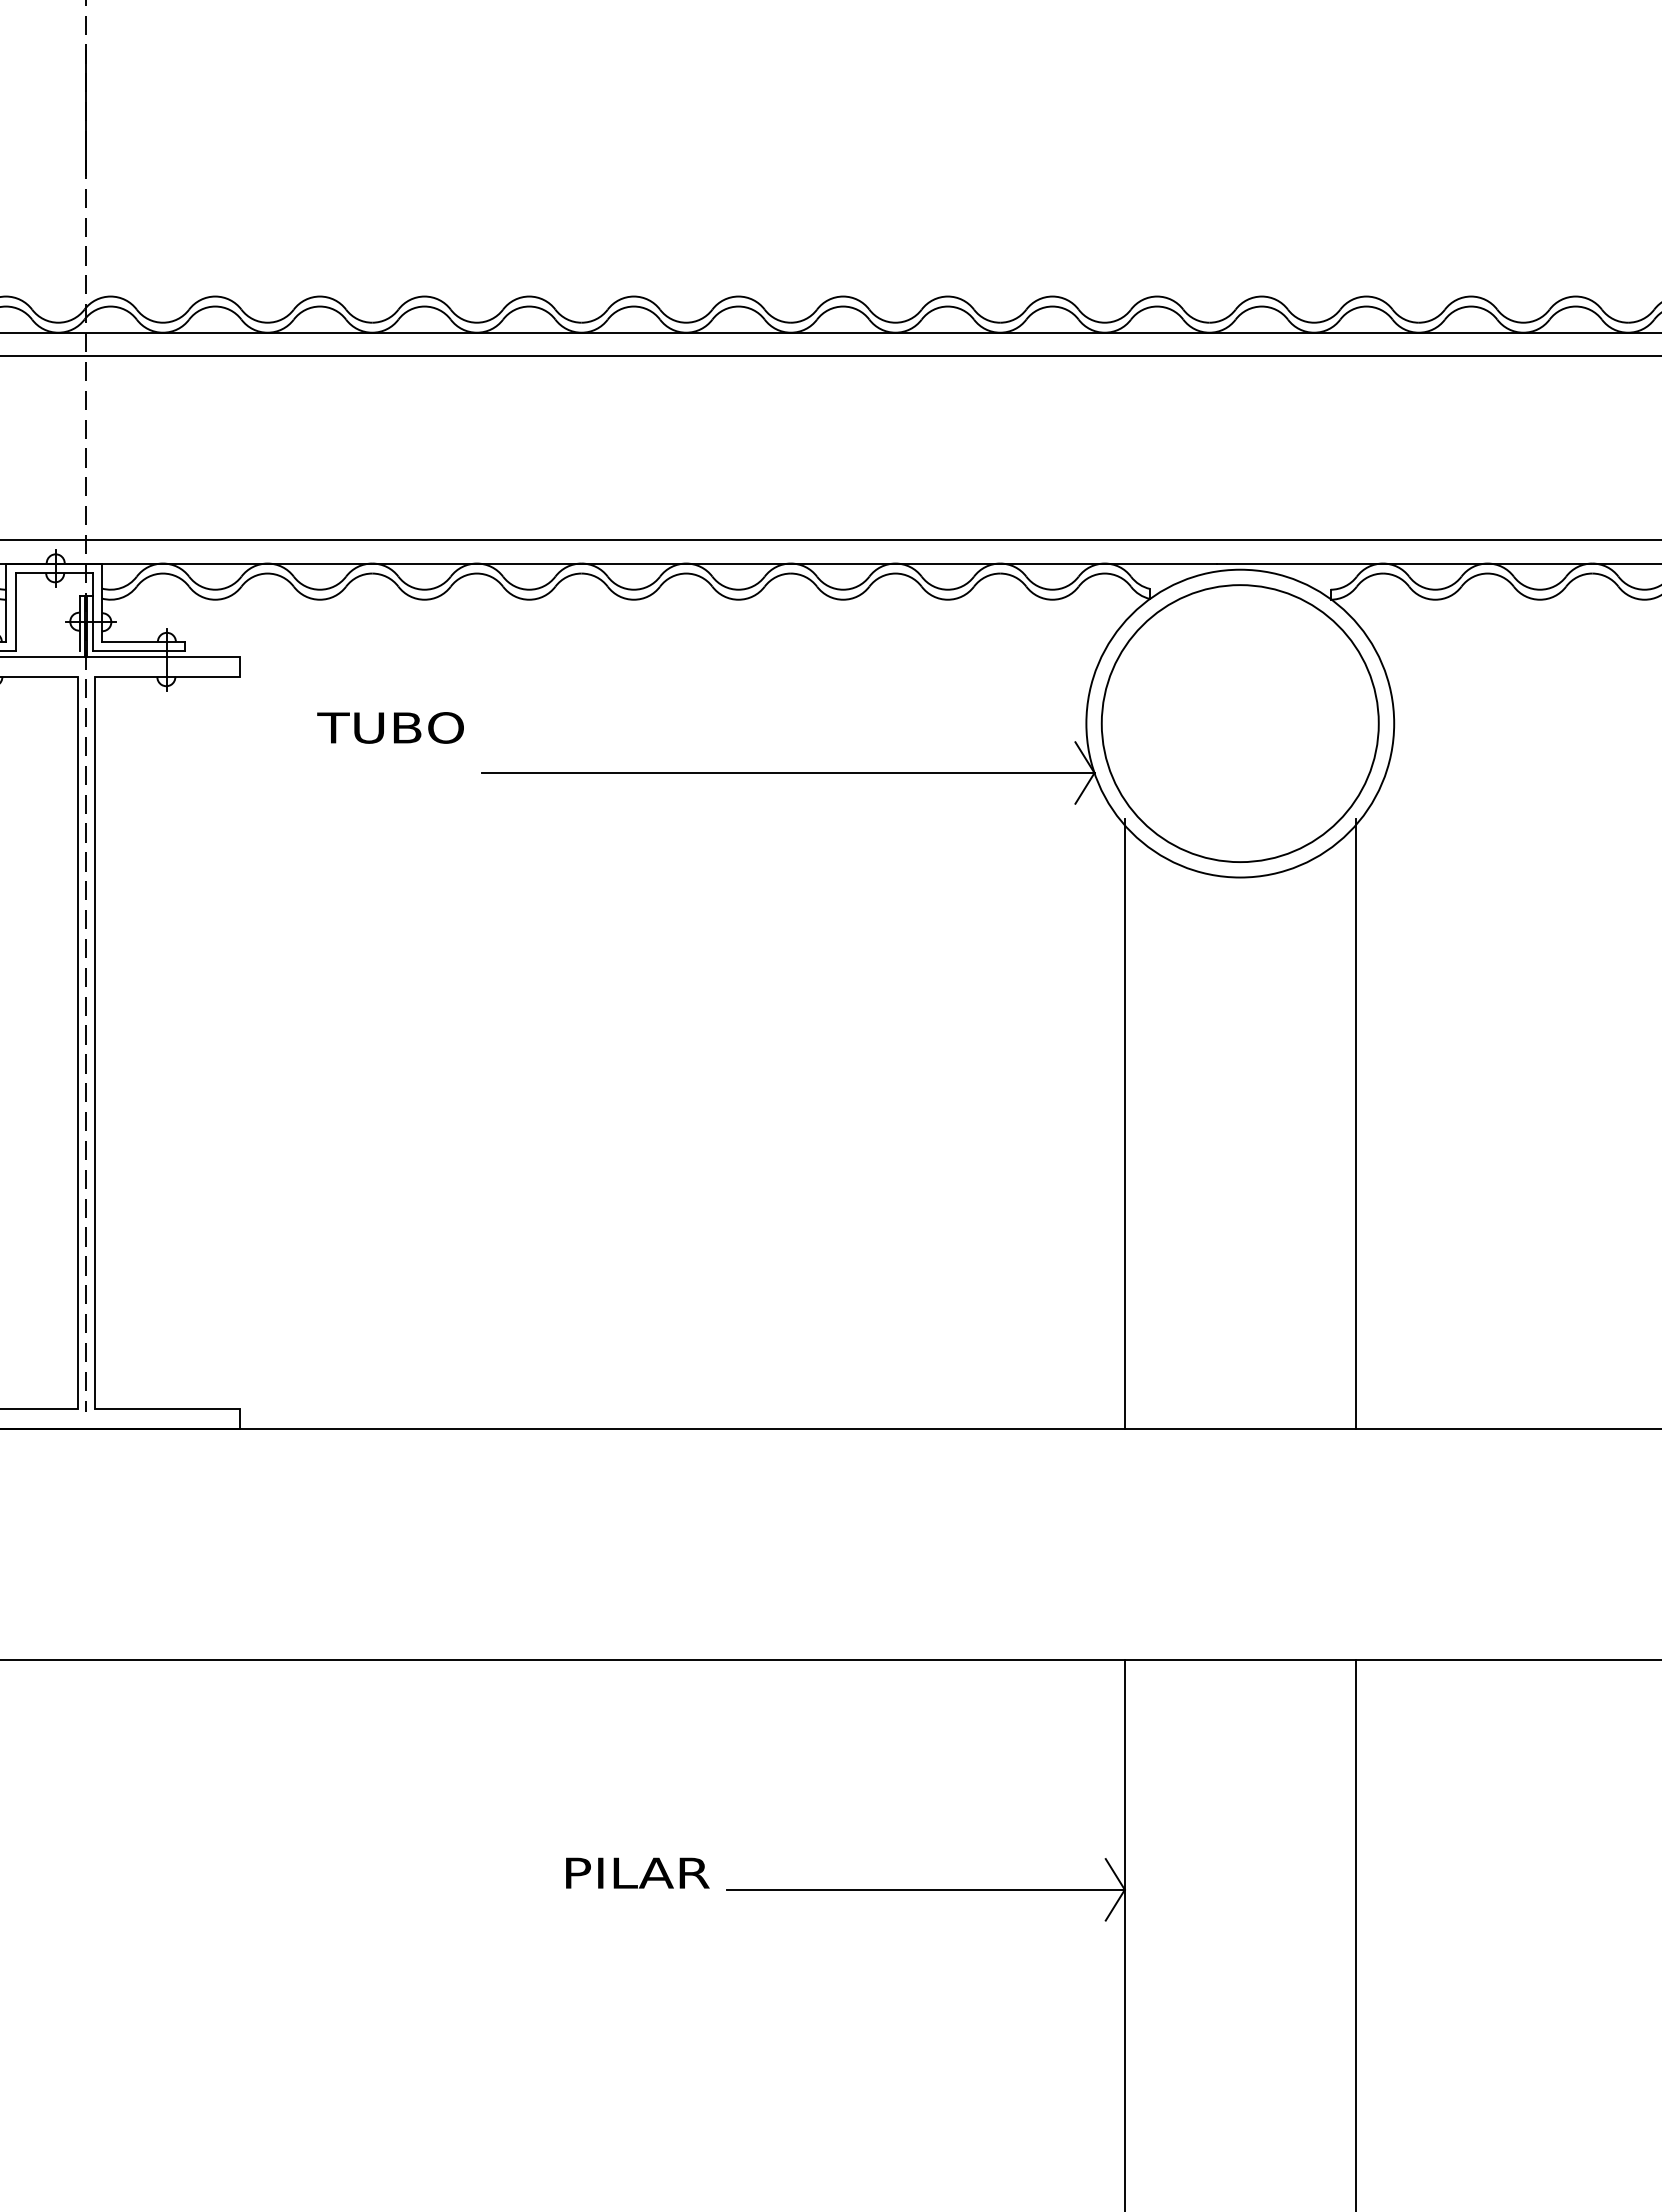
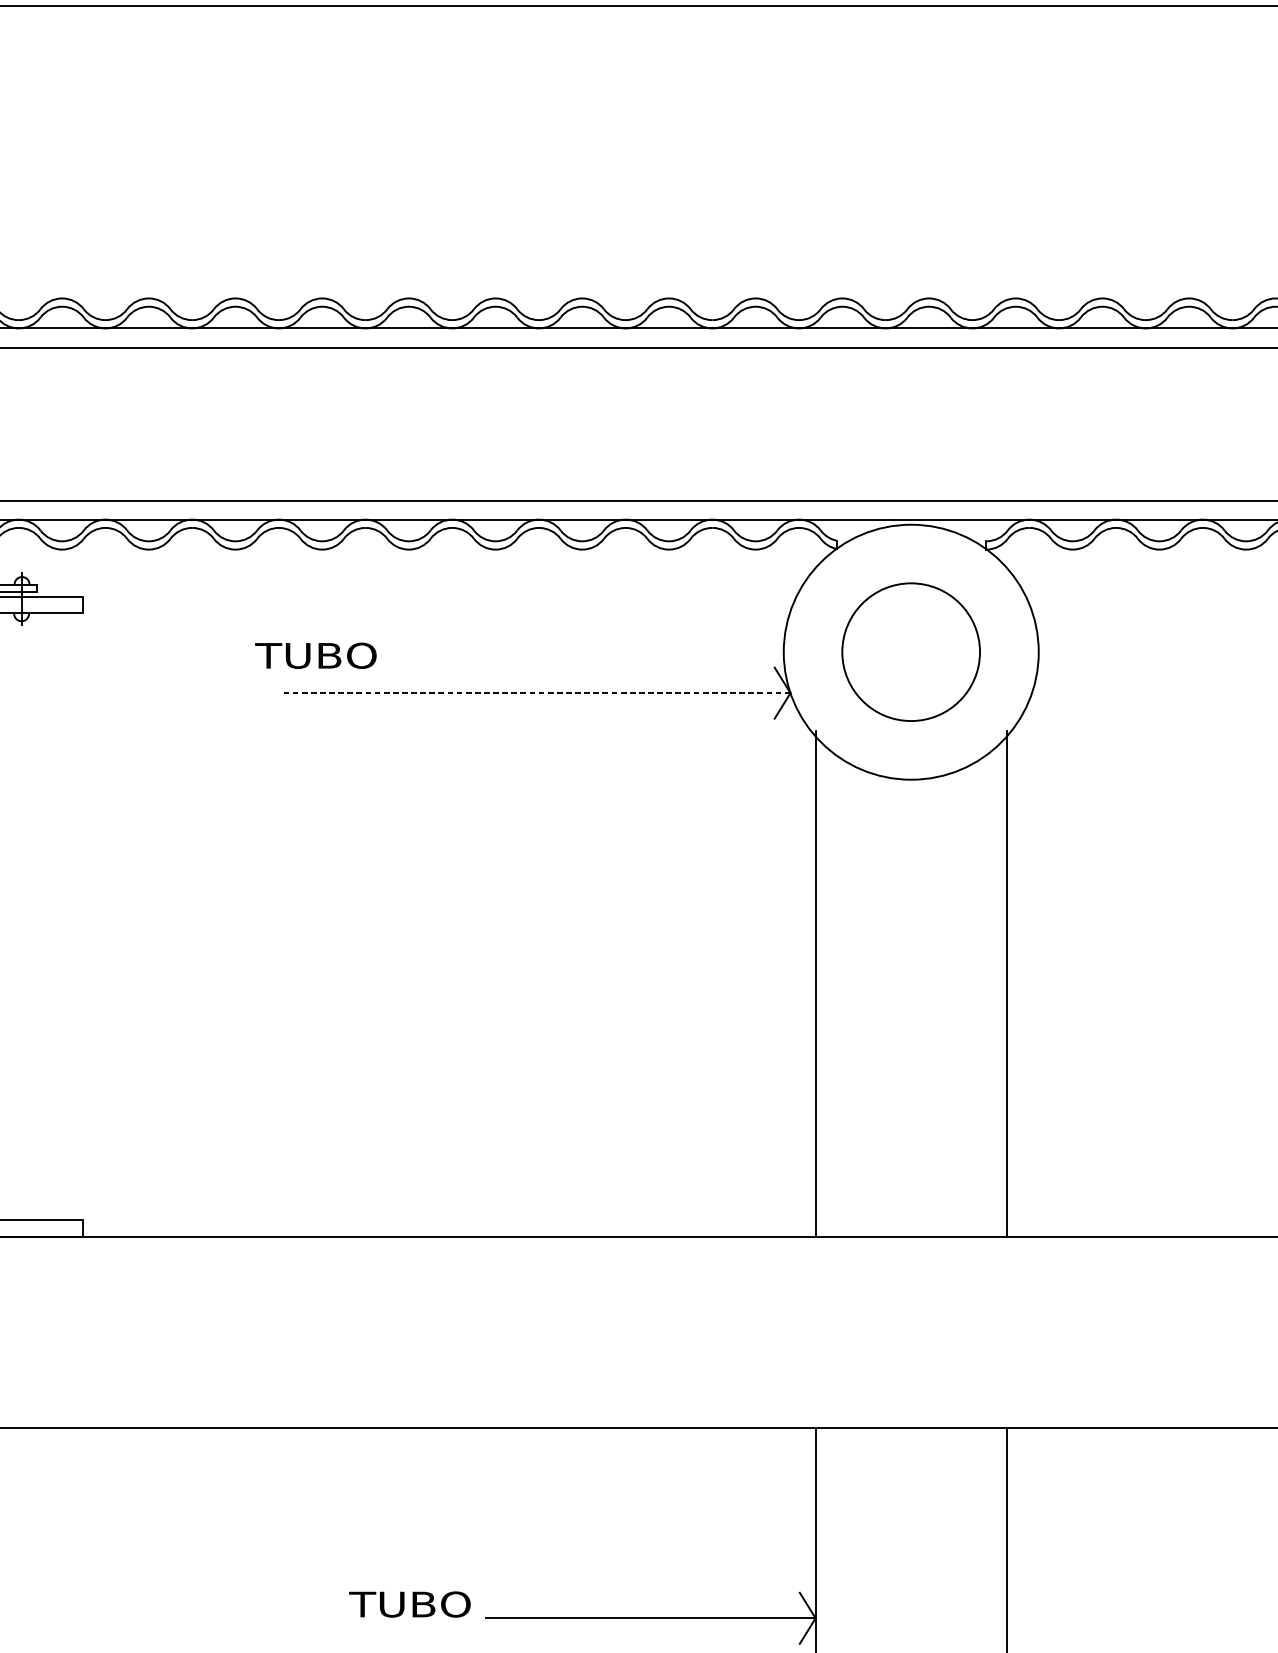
circle: (1239, 723) -> (910, 652), size x0.6
text: (390, 727) -> (315, 655), moved
line: (787, 773) -> (536, 693), solid -> dashed
text: (635, 1873) -> (410, 1604), PILAR -> TUBO

